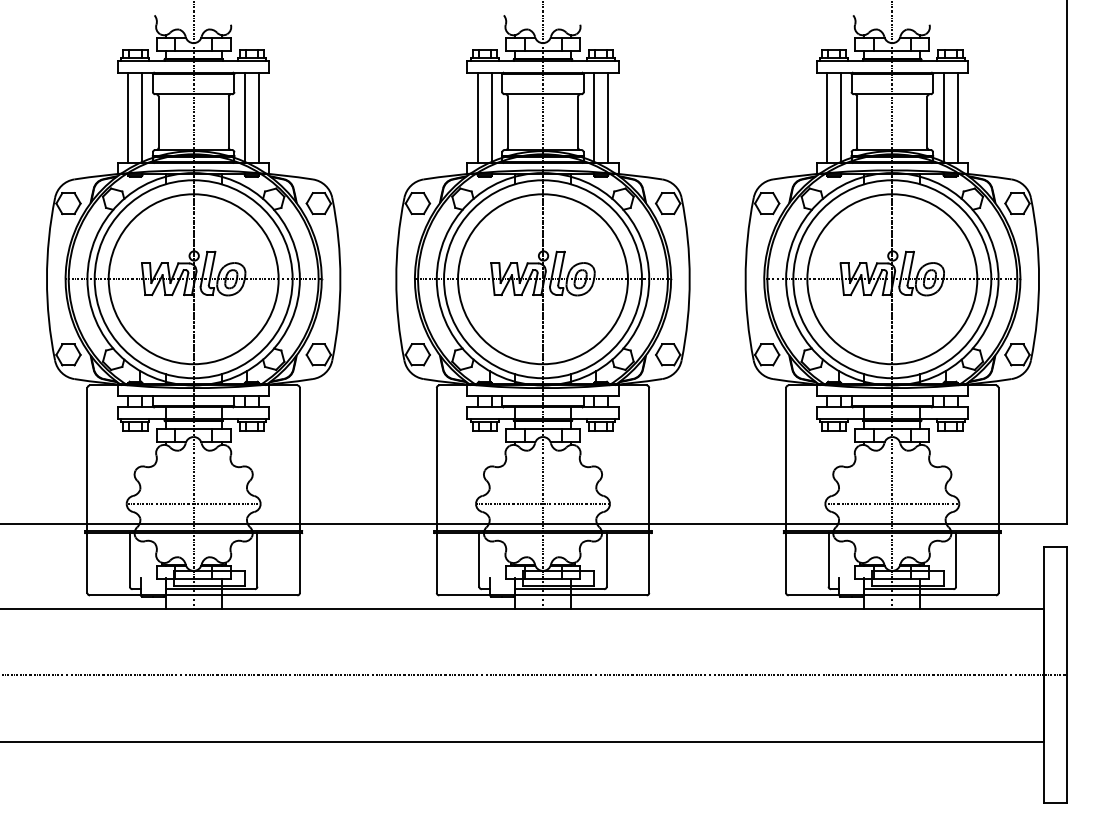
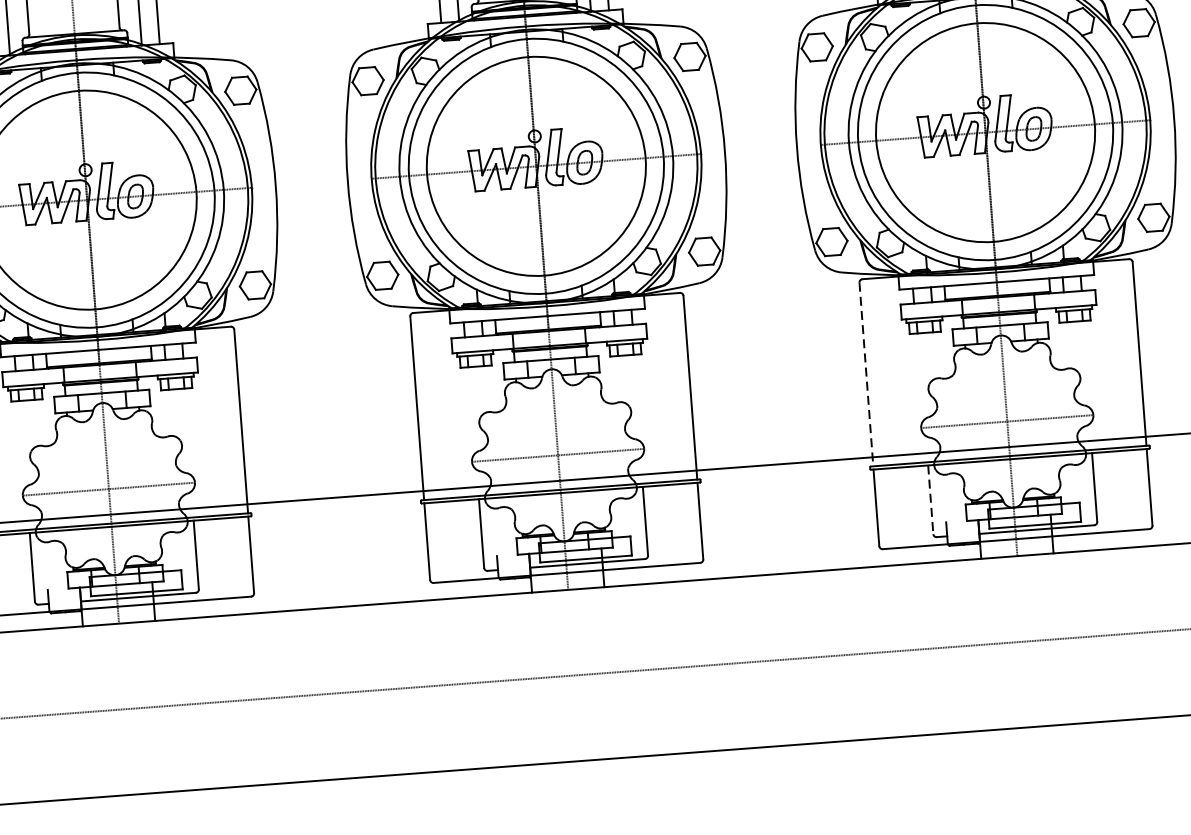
line: (786, 459) -> (866, 374), solid -> dashed
line: (828, 560) -> (930, 500), solid -> dashed

